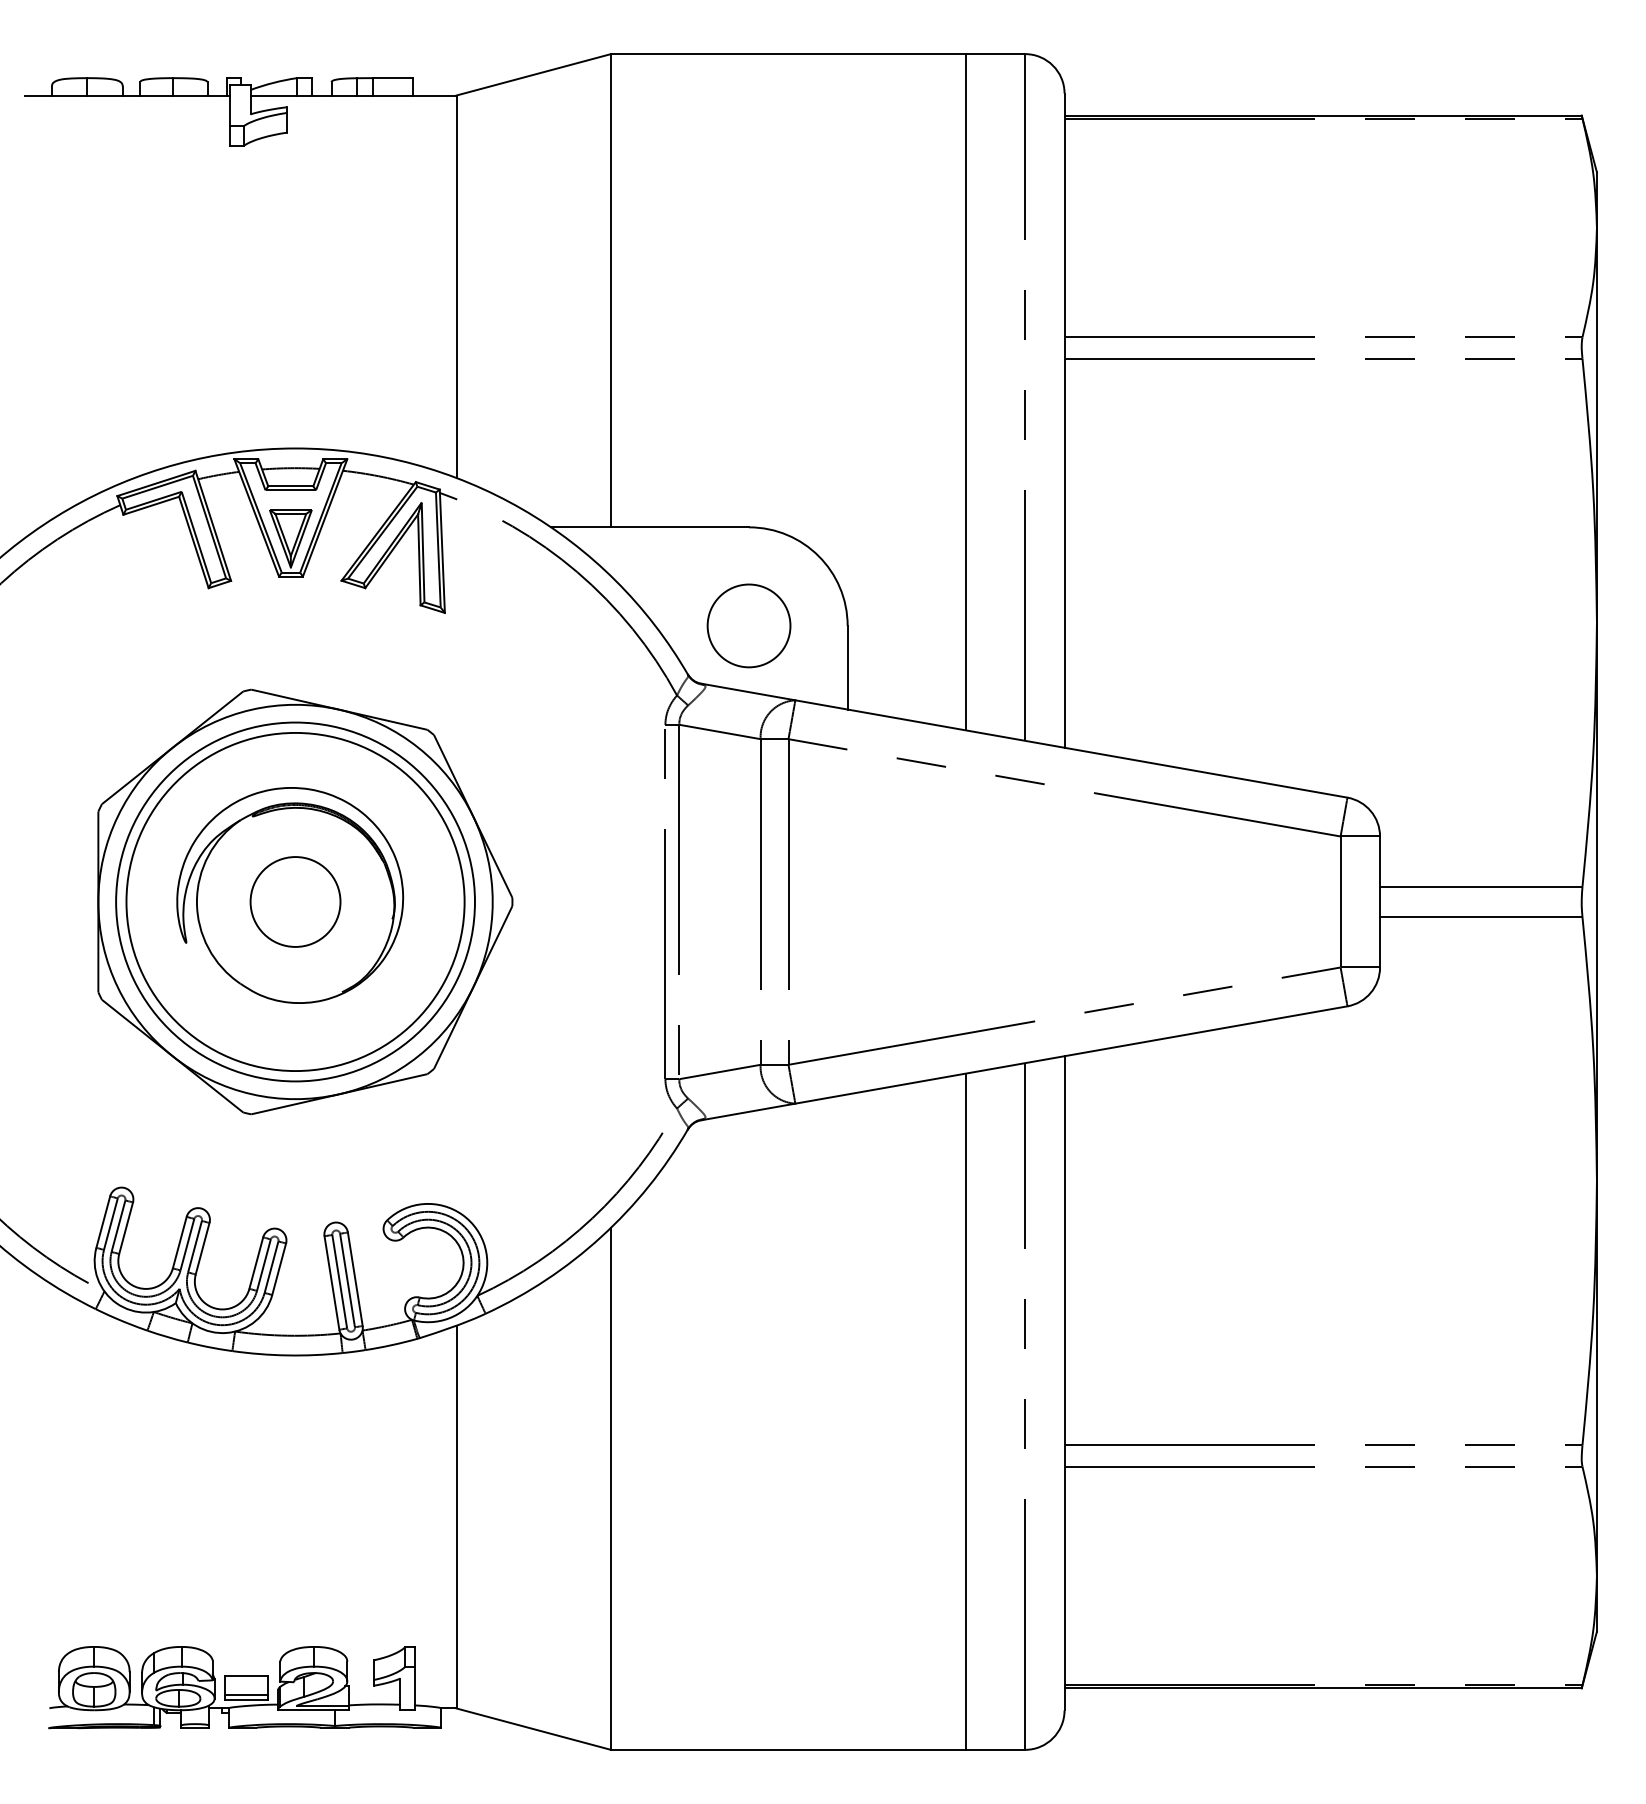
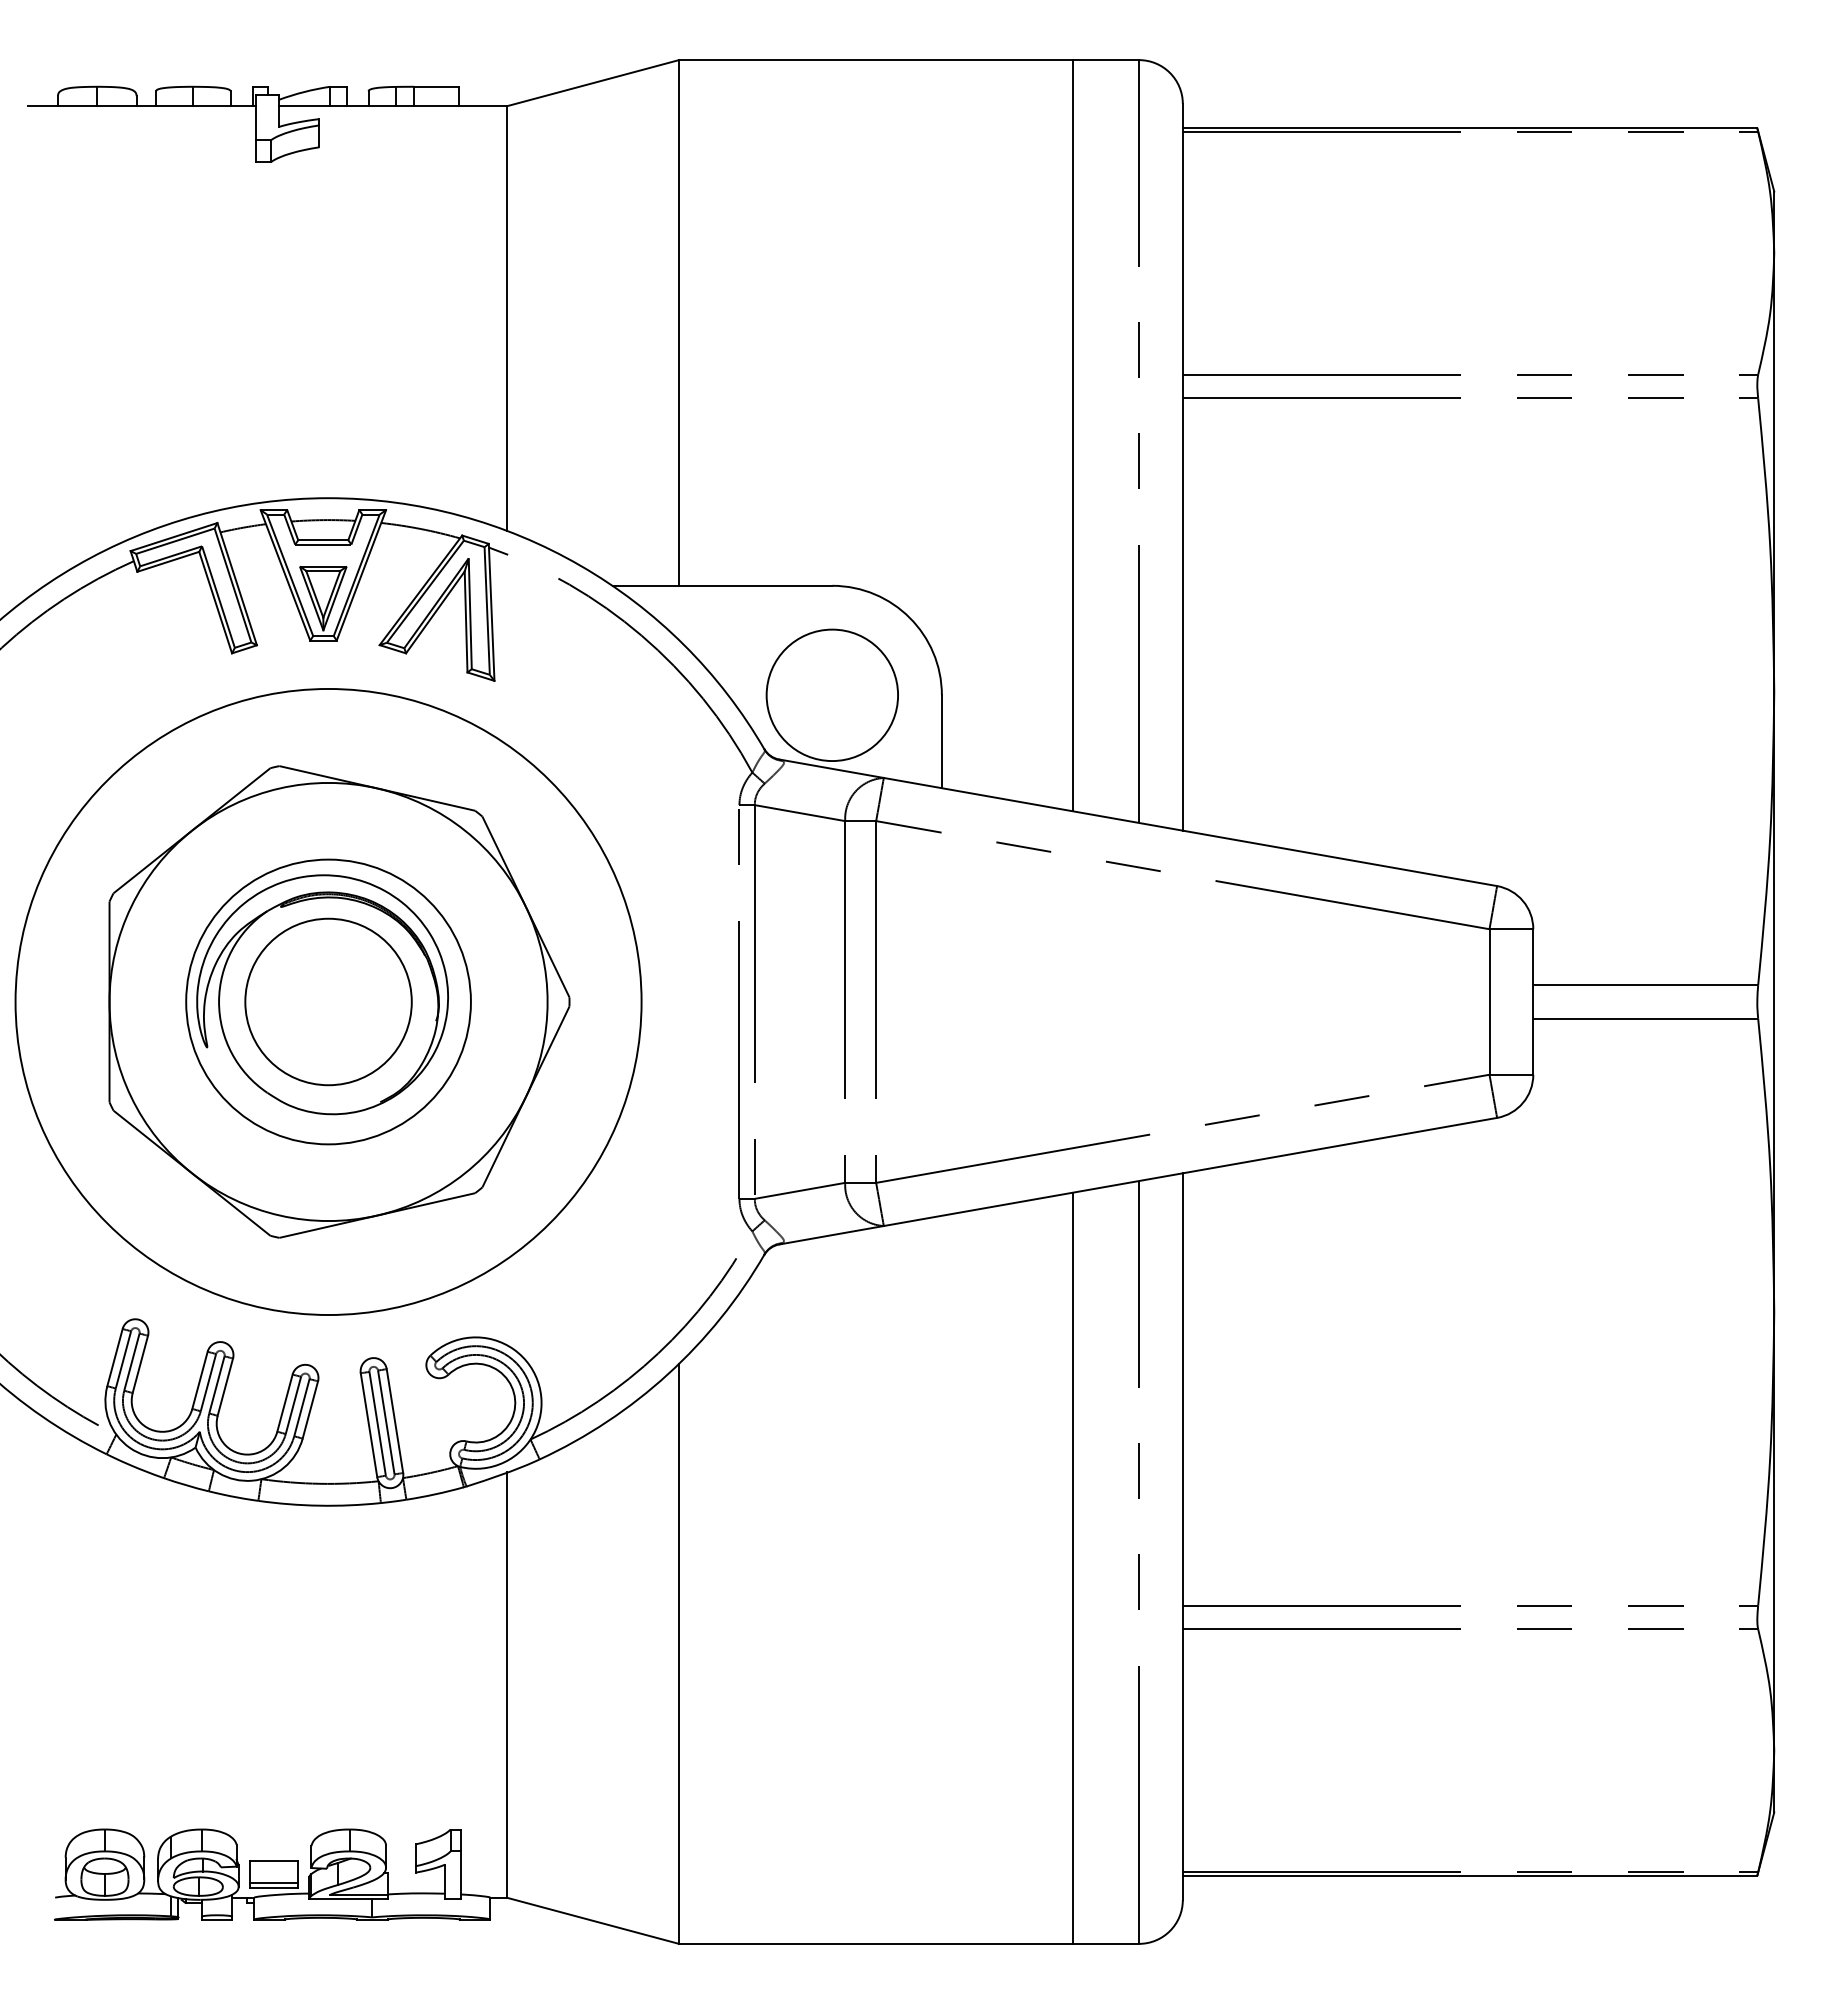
circle: (749, 626) -> (832, 695), size x1.43
circle: (295, 901) -> (328, 1001), size x0.71
circle: (295, 901) -> (328, 1001), size x1.67
circle: (295, 901) -> (328, 1001), size x1.67

